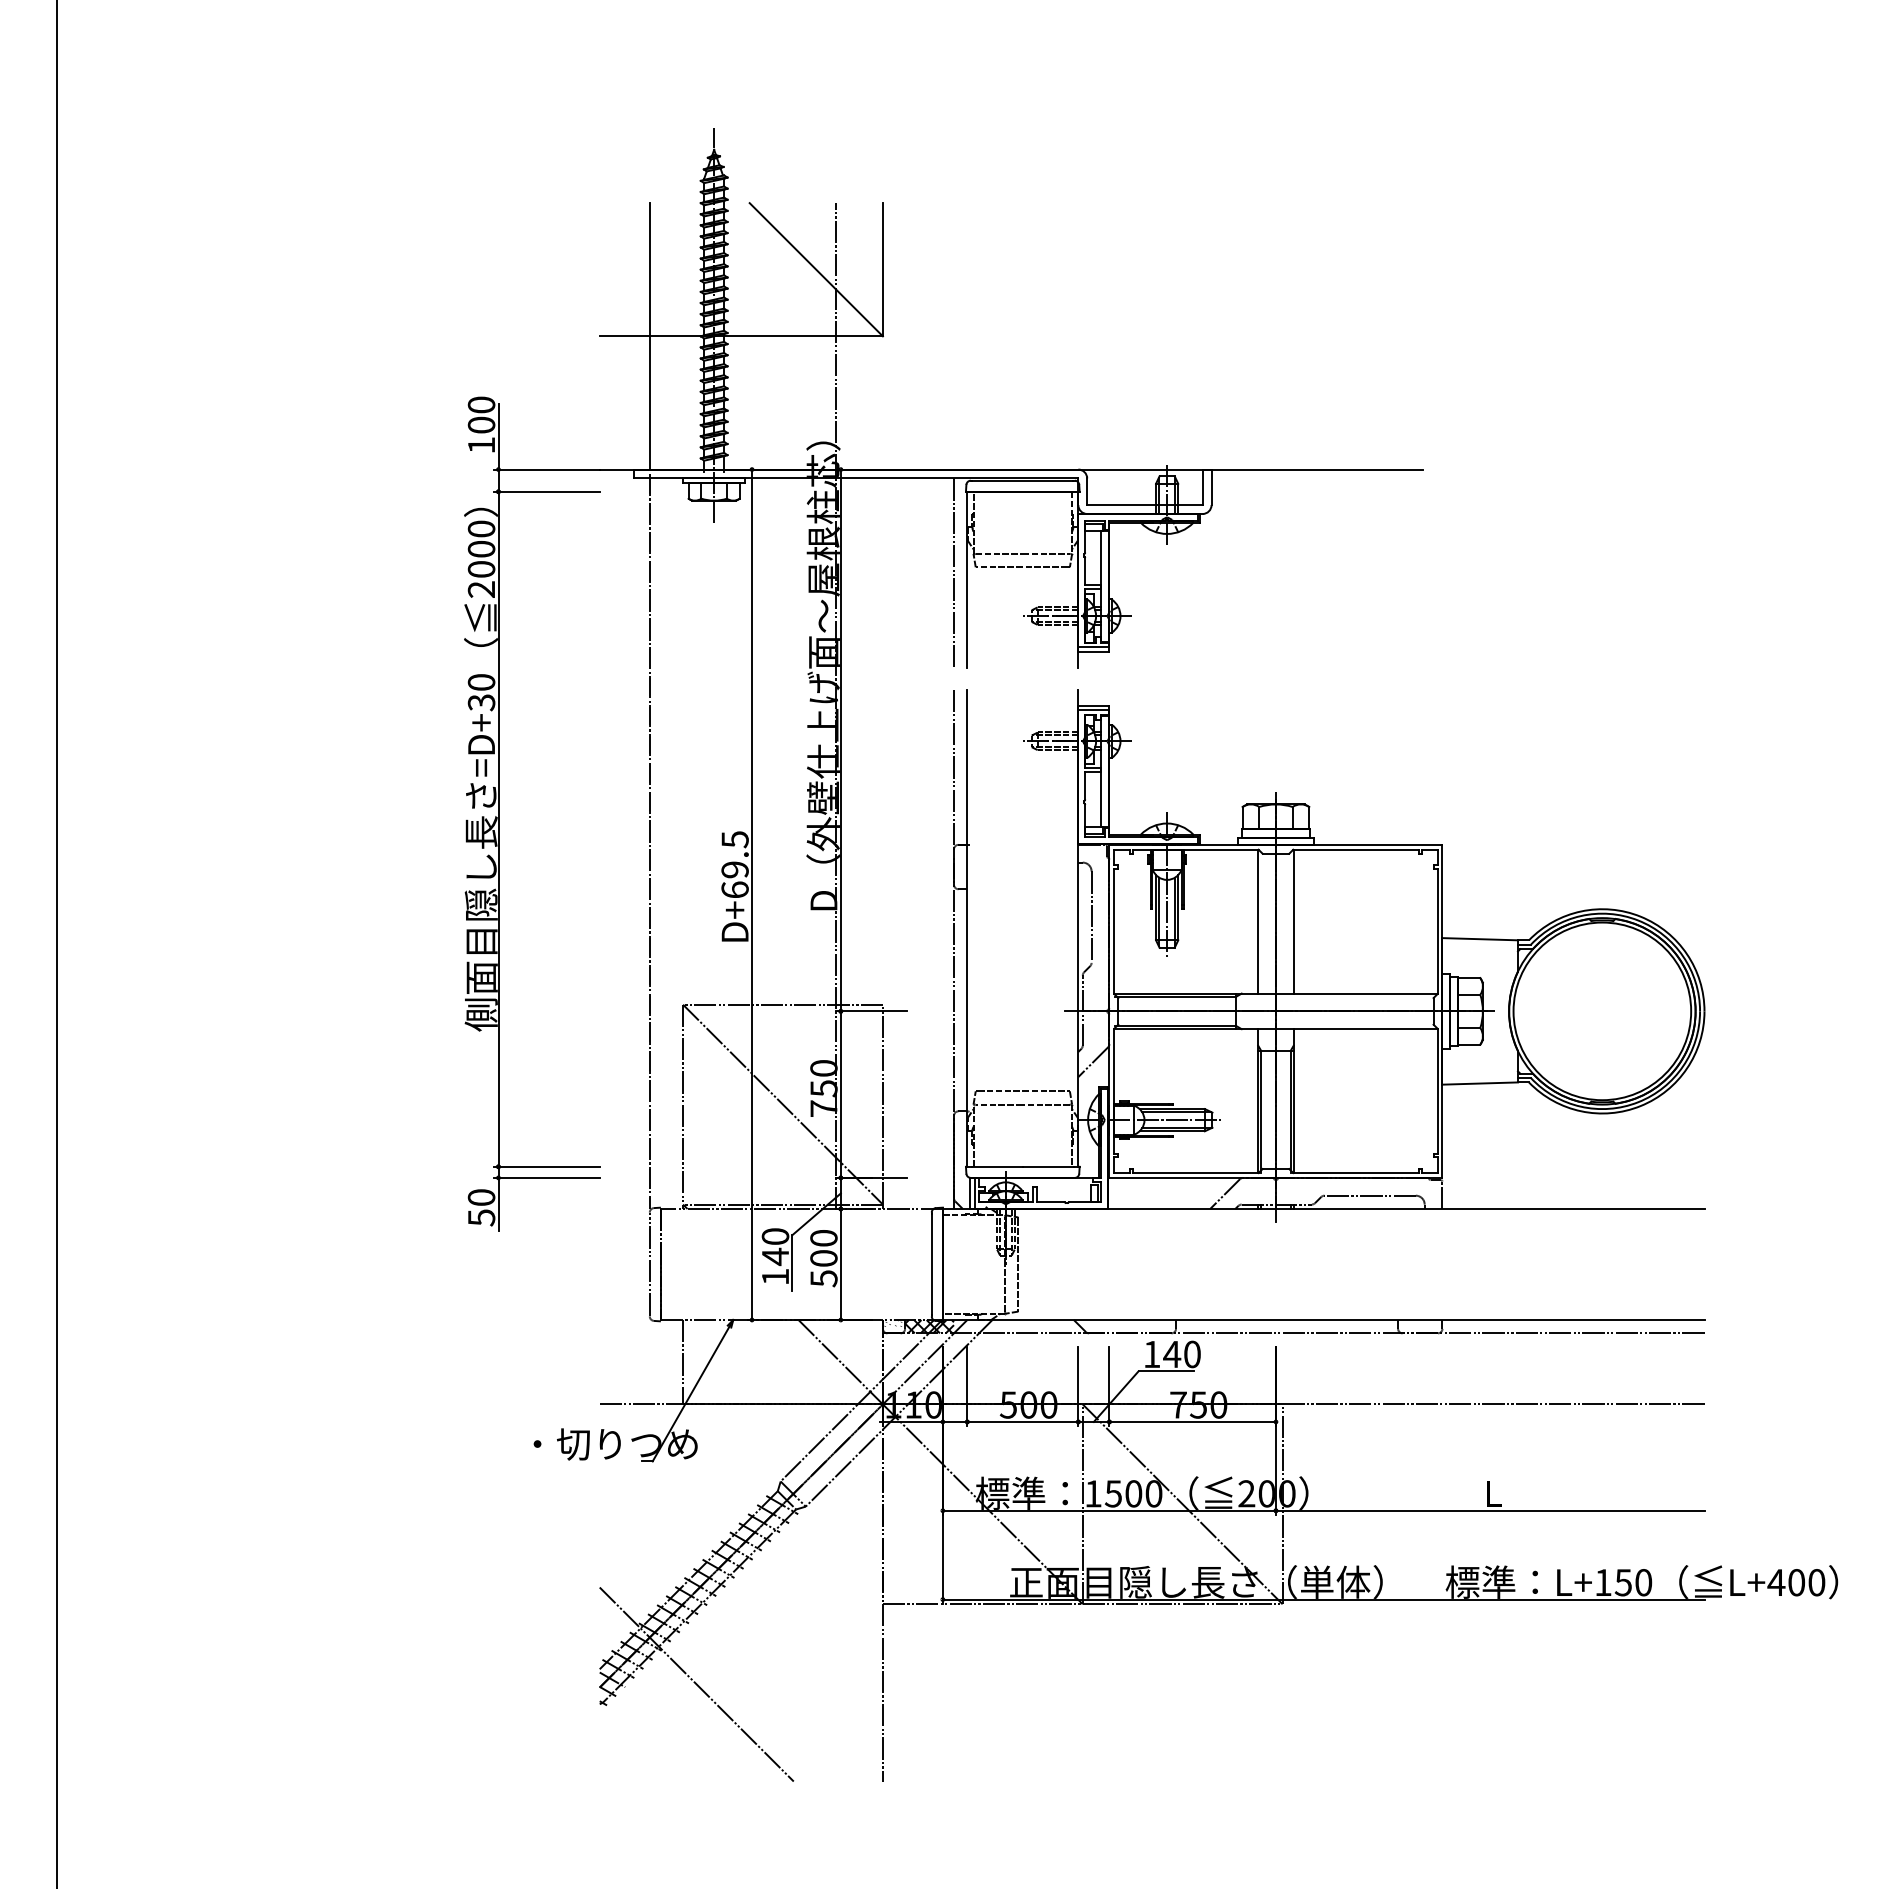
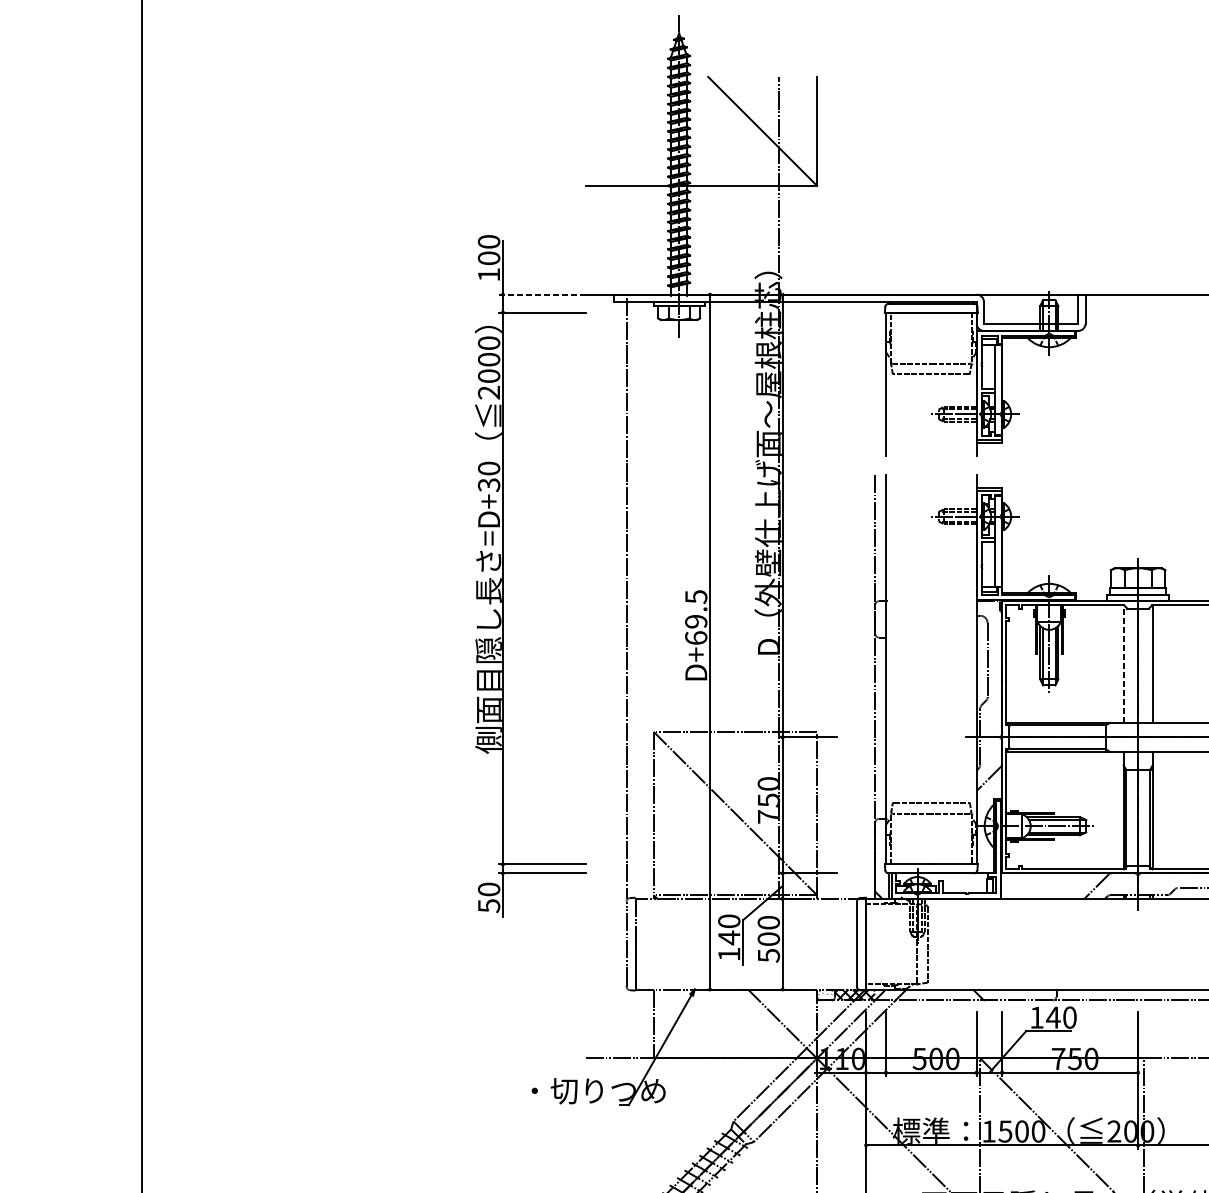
line: (649, 336) -> (626, 185), removed
line: (546, 469) -> (542, 294), solid -> dashed
line: (953, 572) -> (874, 378), removed
line: (1258, 921) -> (1123, 663), solid -> dashed

